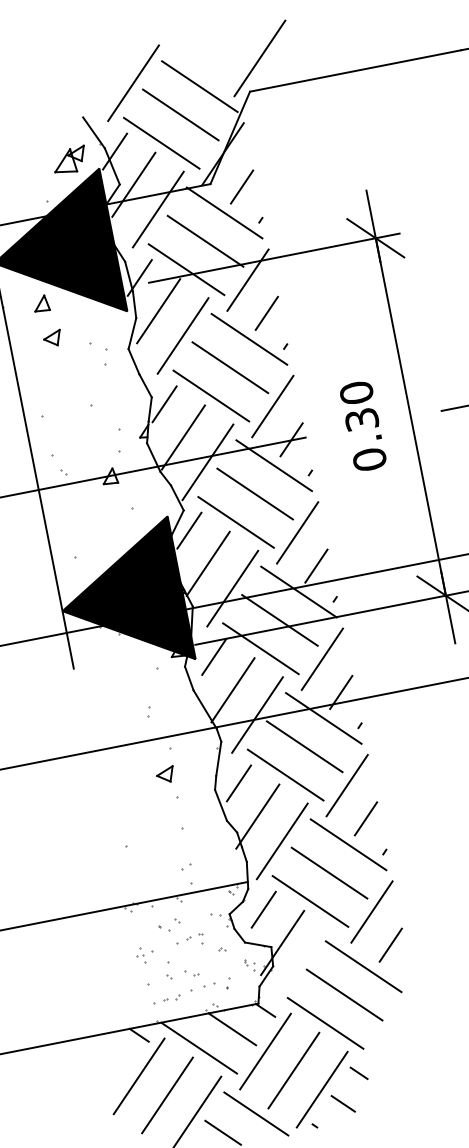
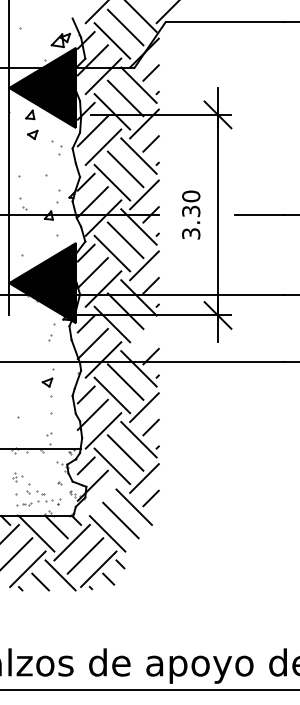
text: (370, 458) -> (191, 233), 0.30 -> 3.30
line: (322, 658) -> (144, 336), removed
part: (149, 711) -> (50, 337), moved
part: (181, 932) -> (39, 469), removed

